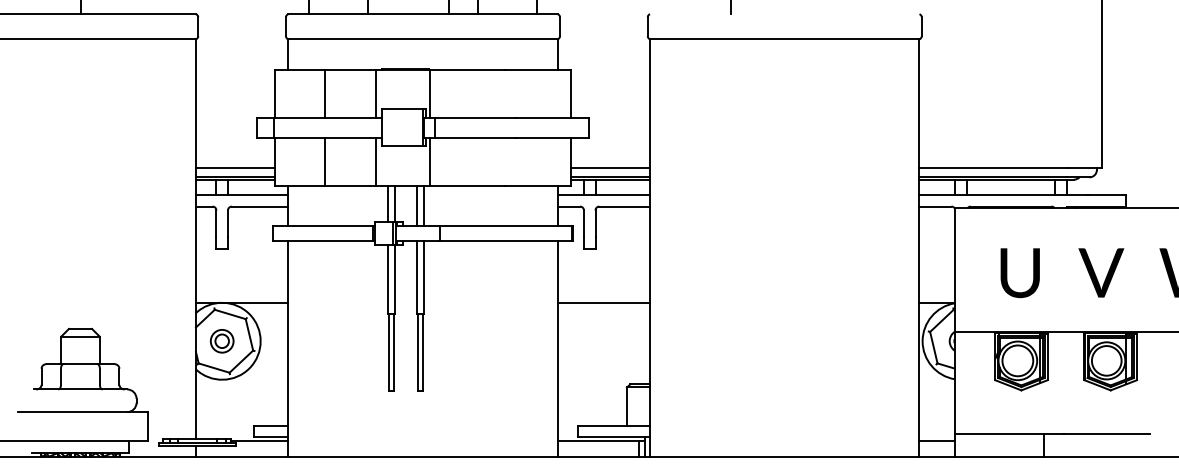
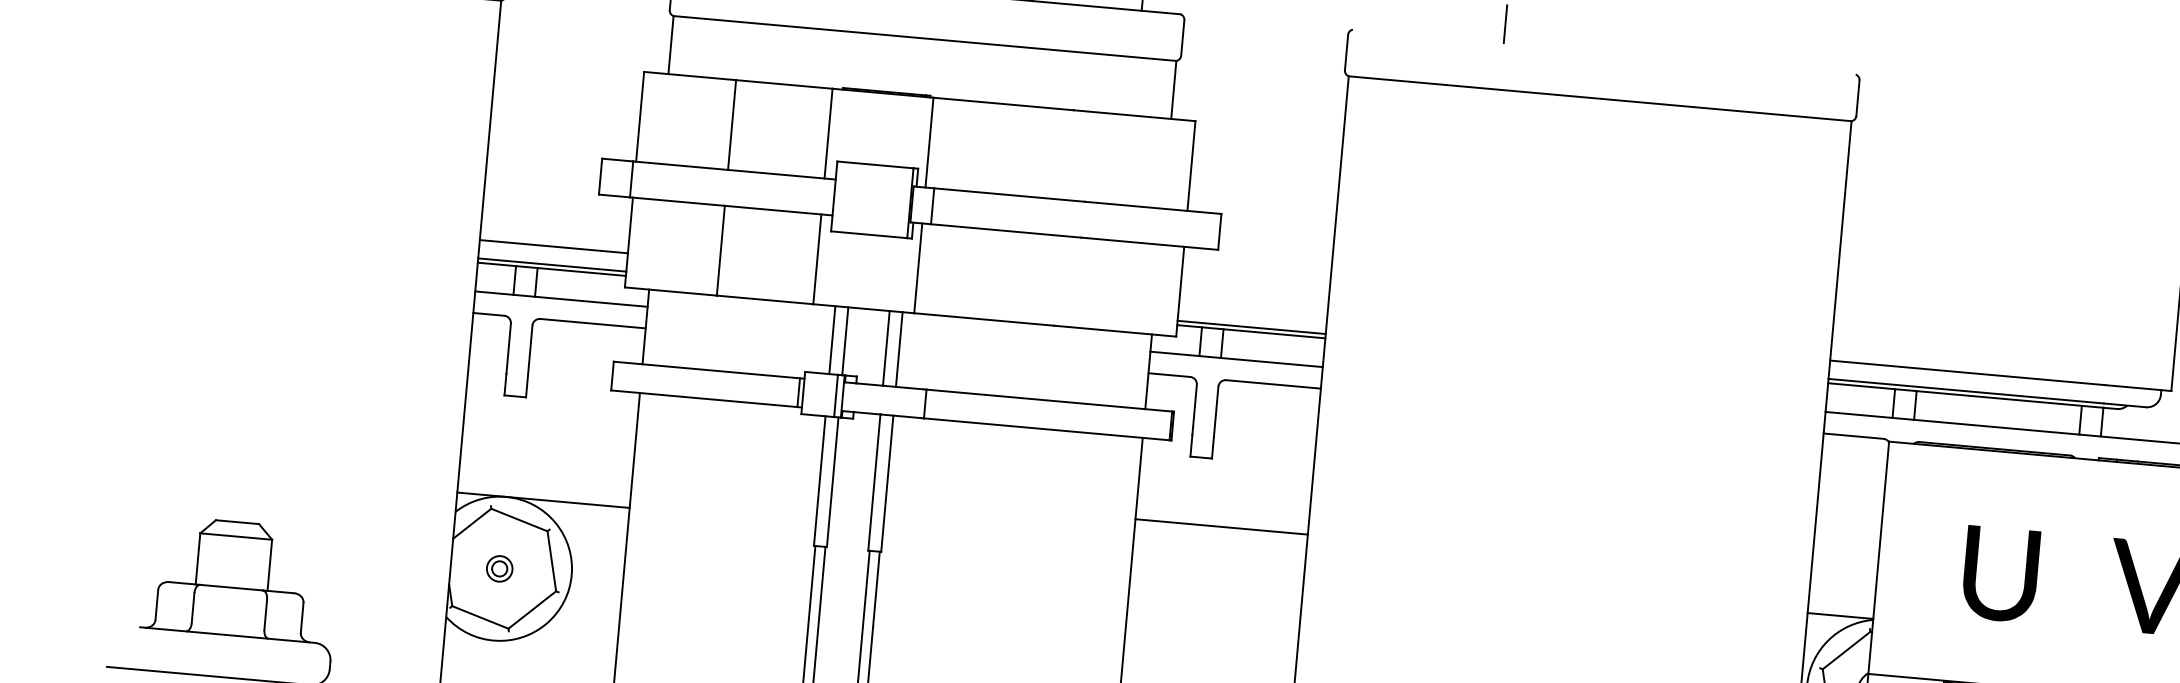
line: (610, 167) -> (1253, 309), removed
line: (603, 302) -> (1220, 526), moved
part: (221, 341) -> (498, 569), size x0.6

